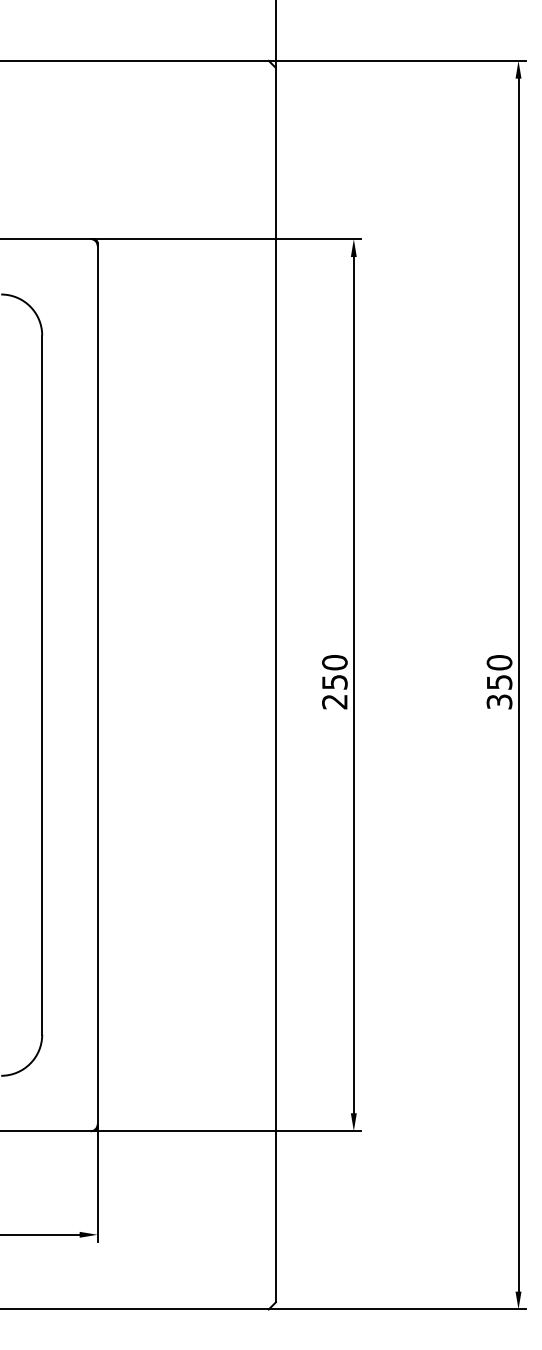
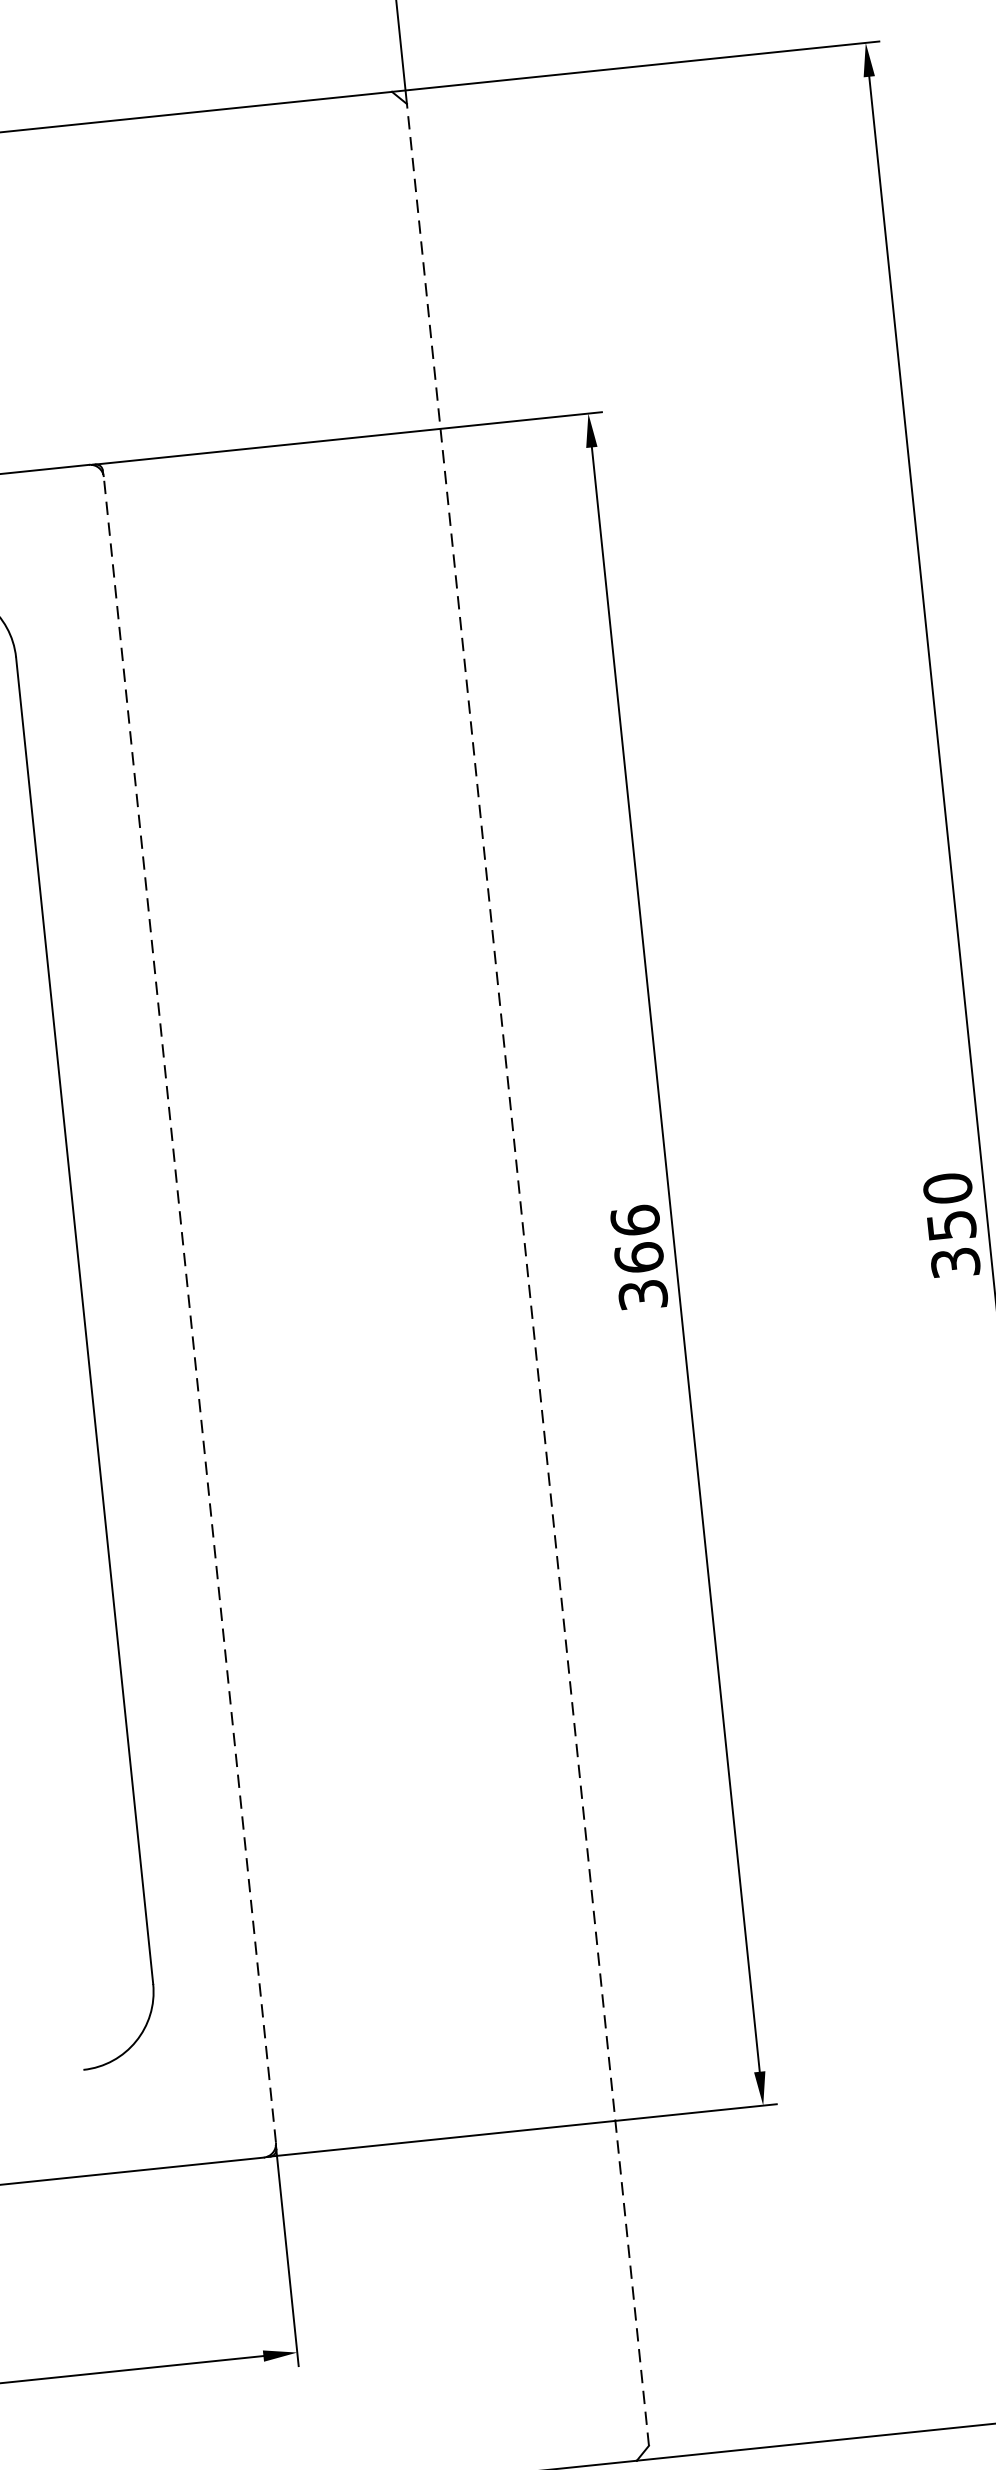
text: (334, 681) -> (638, 1256), 250 -> 366
line: (275, 684) -> (527, 1273), solid -> dashed
line: (97, 685) -> (189, 1310), solid -> dashed

